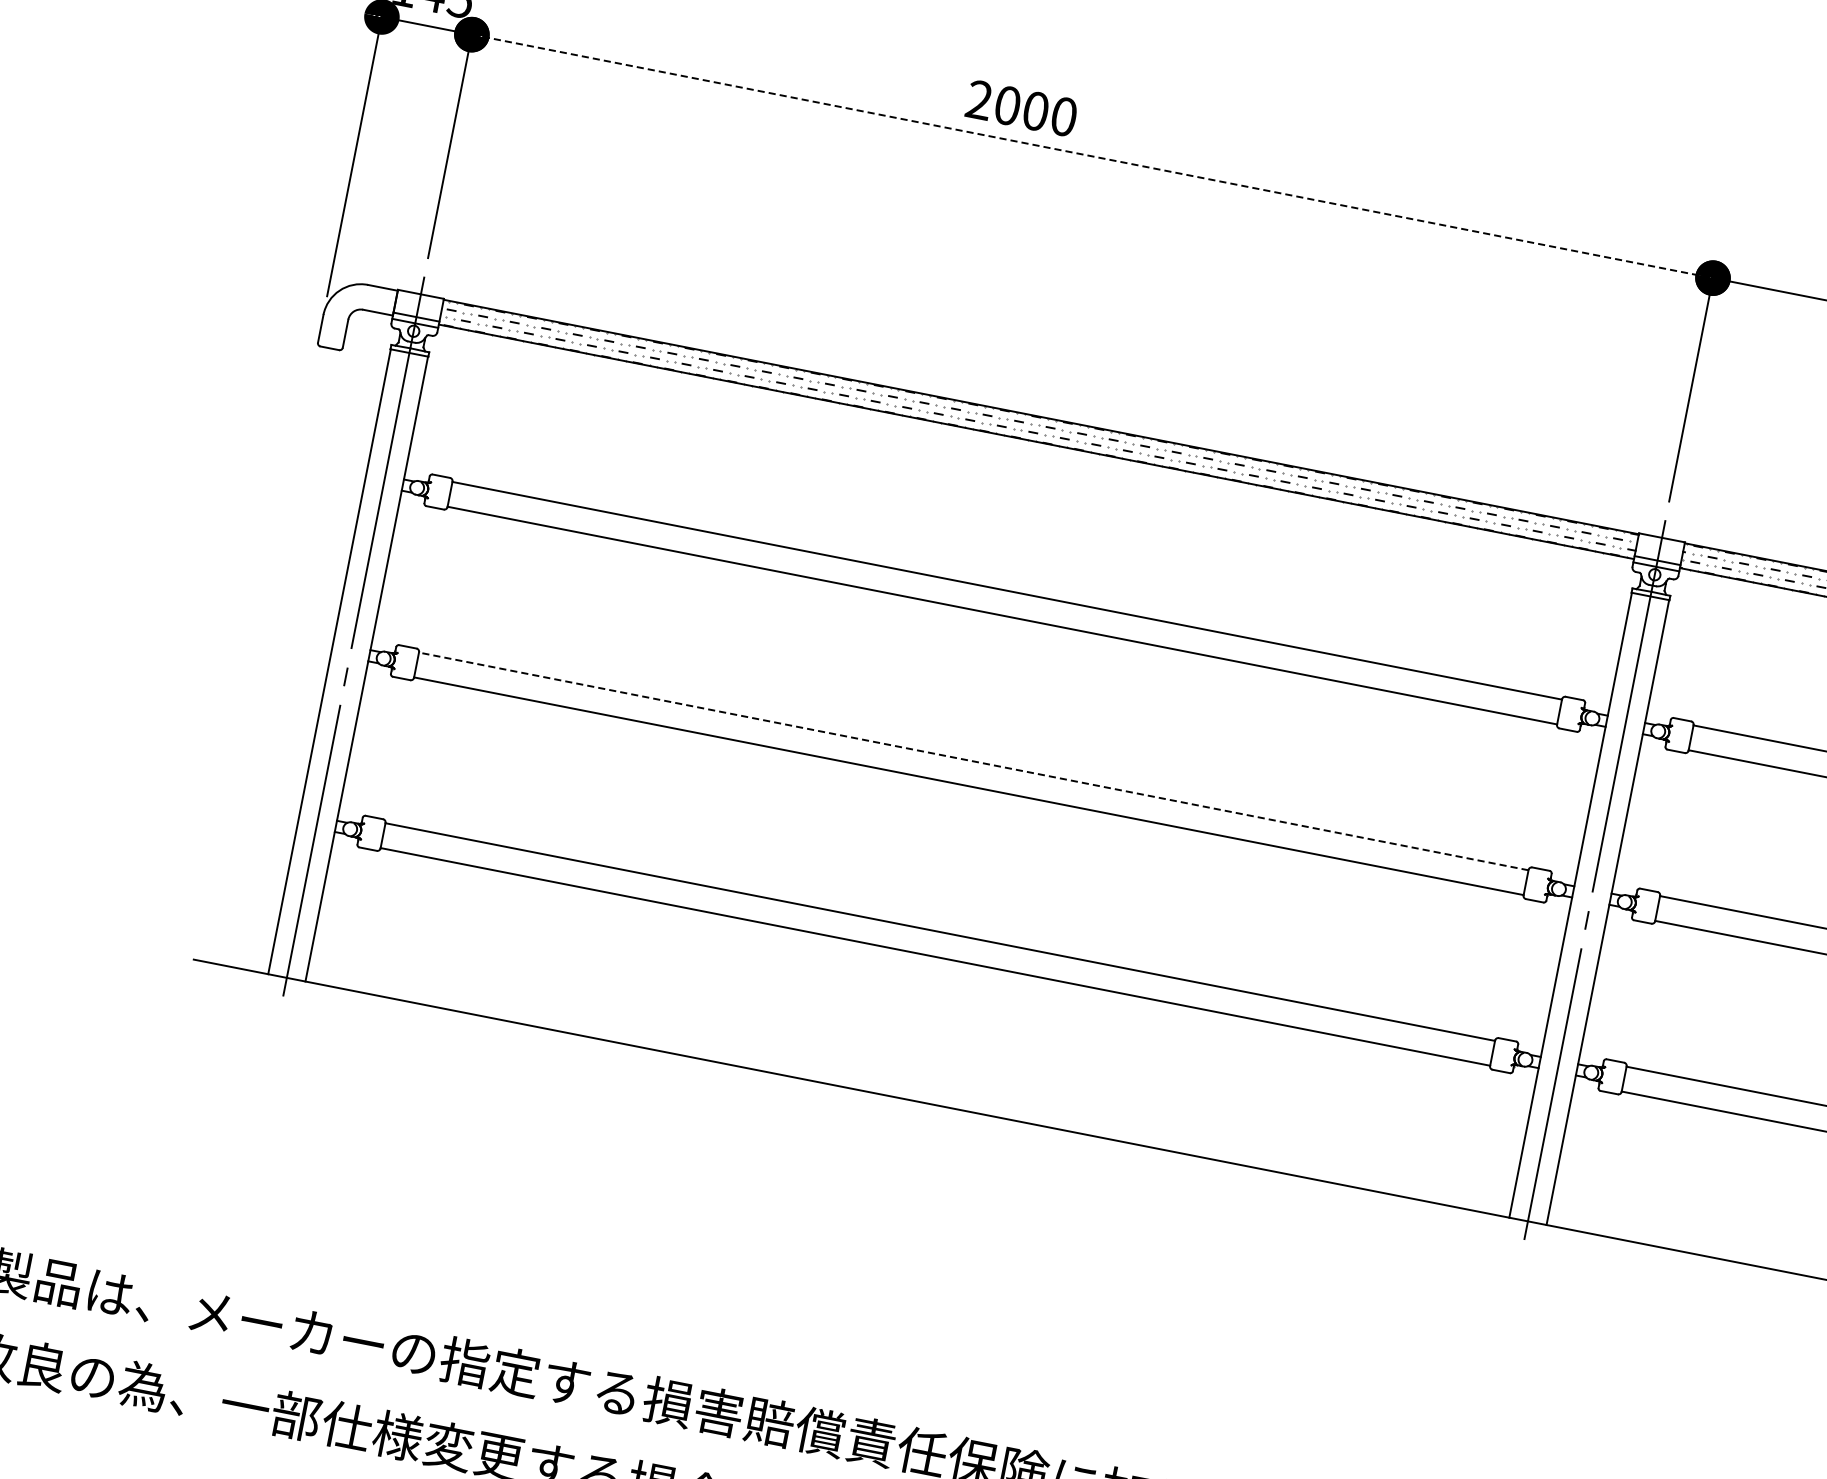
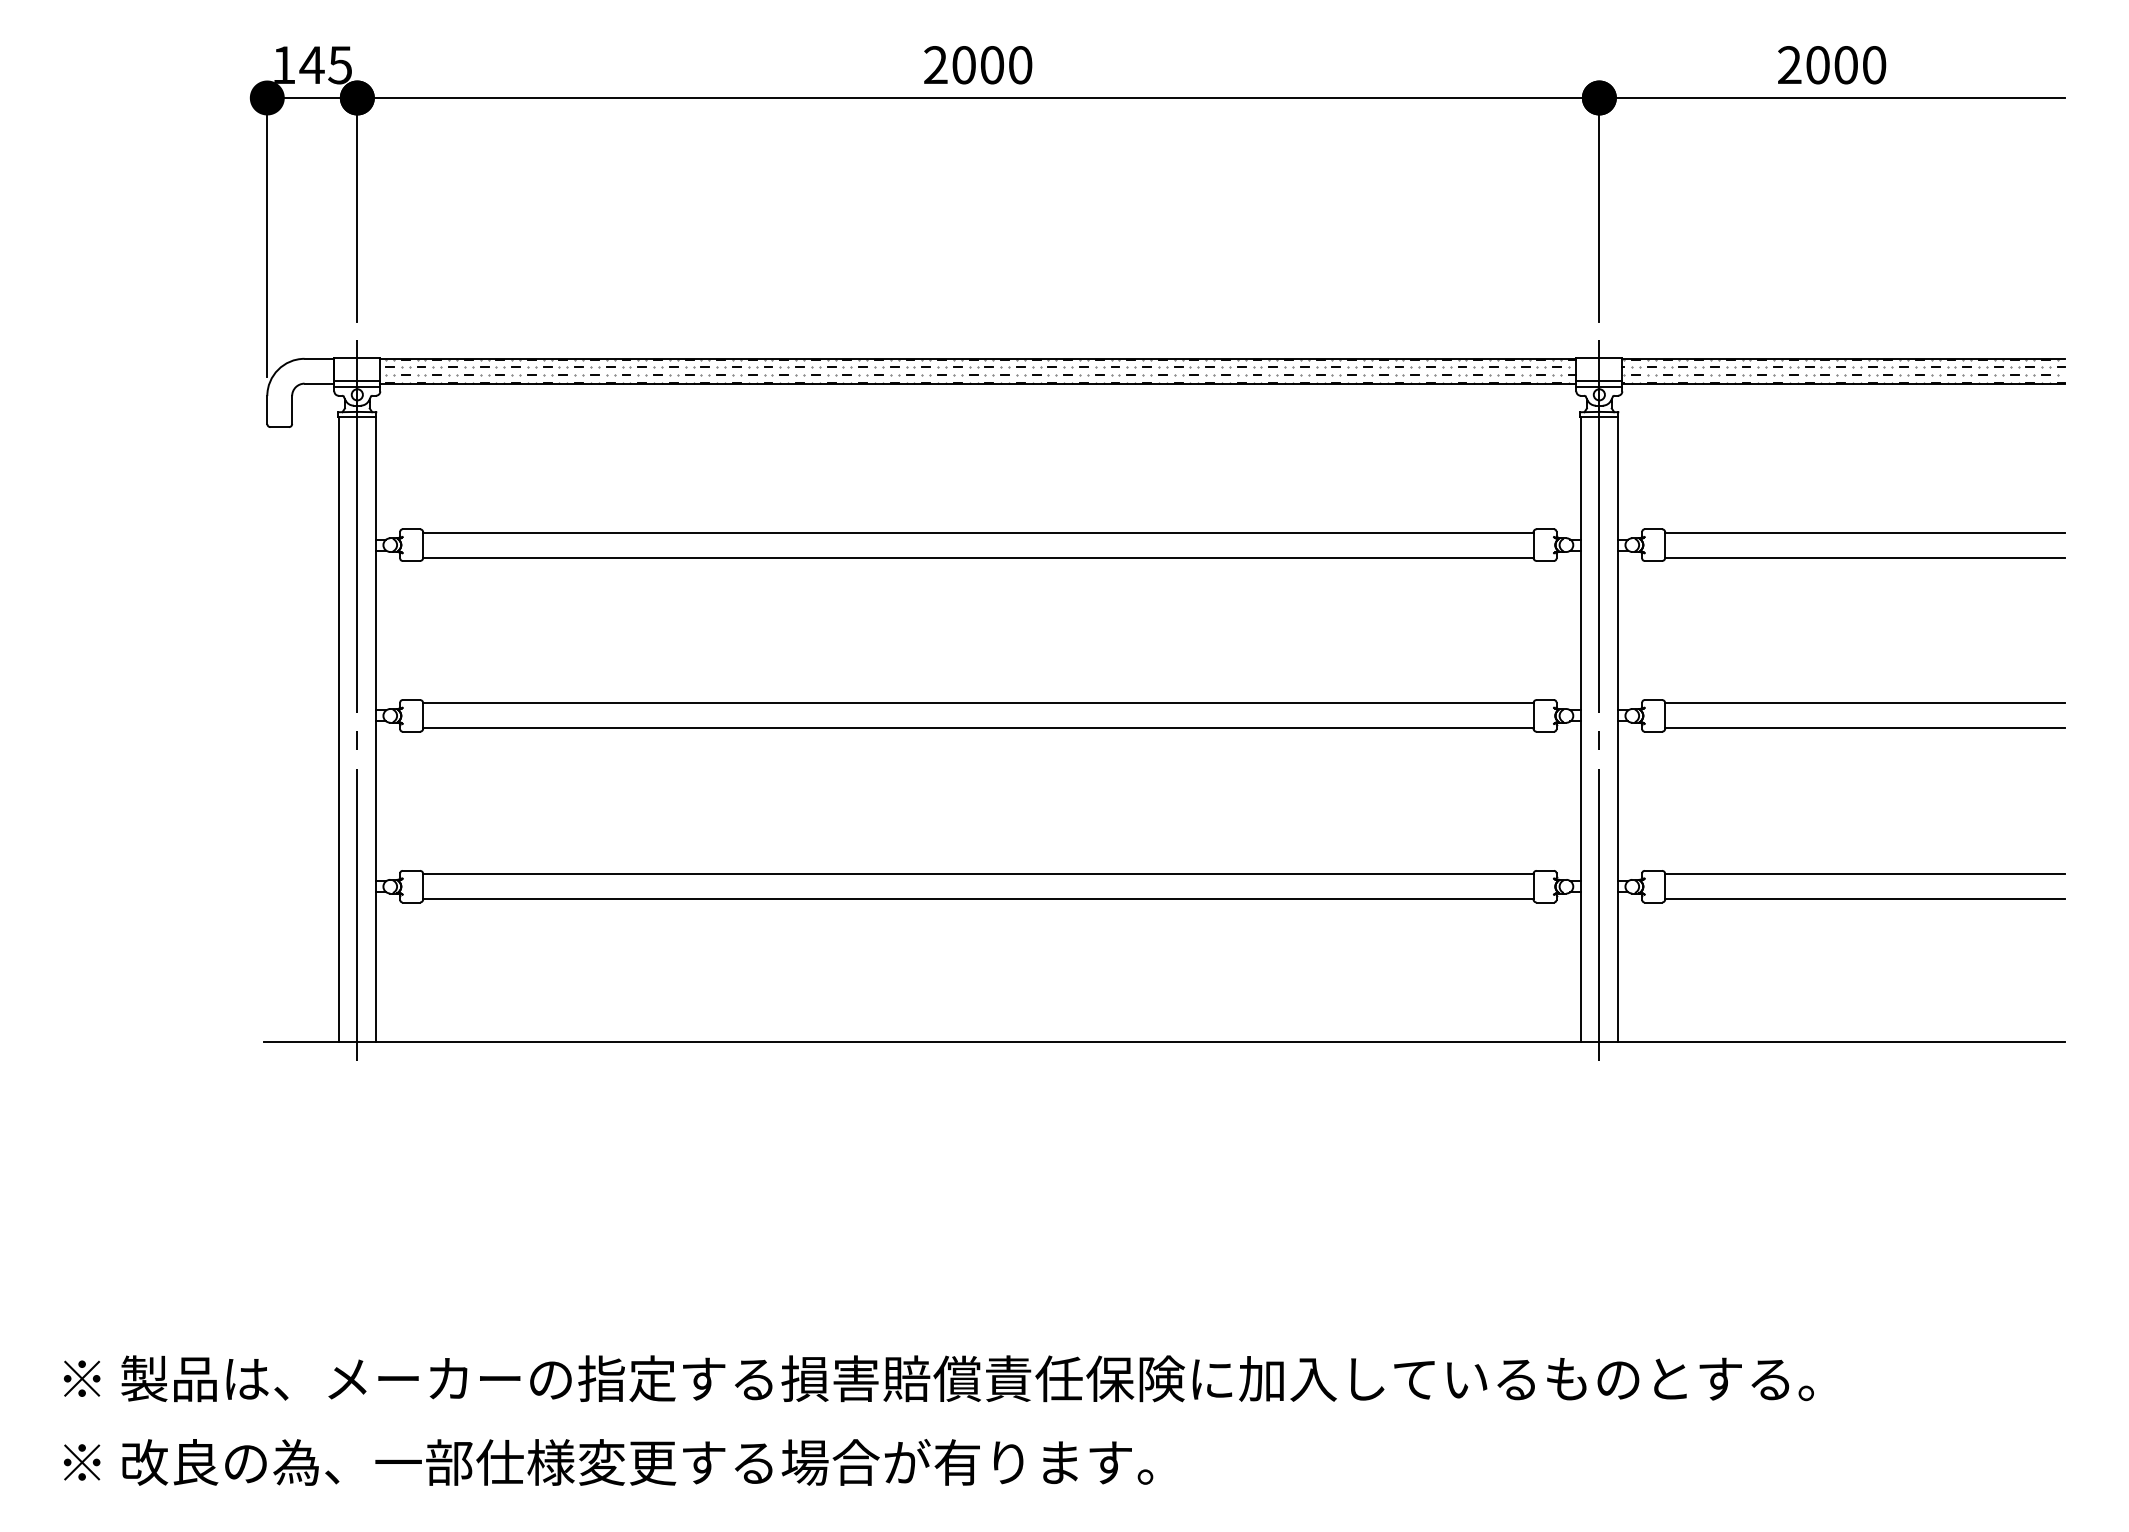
text: (1022, 108) -> (978, 65), moved
line: (1092, 156) -> (978, 98), dashed -> solid
line: (972, 761) -> (977, 703), dashed -> solid

